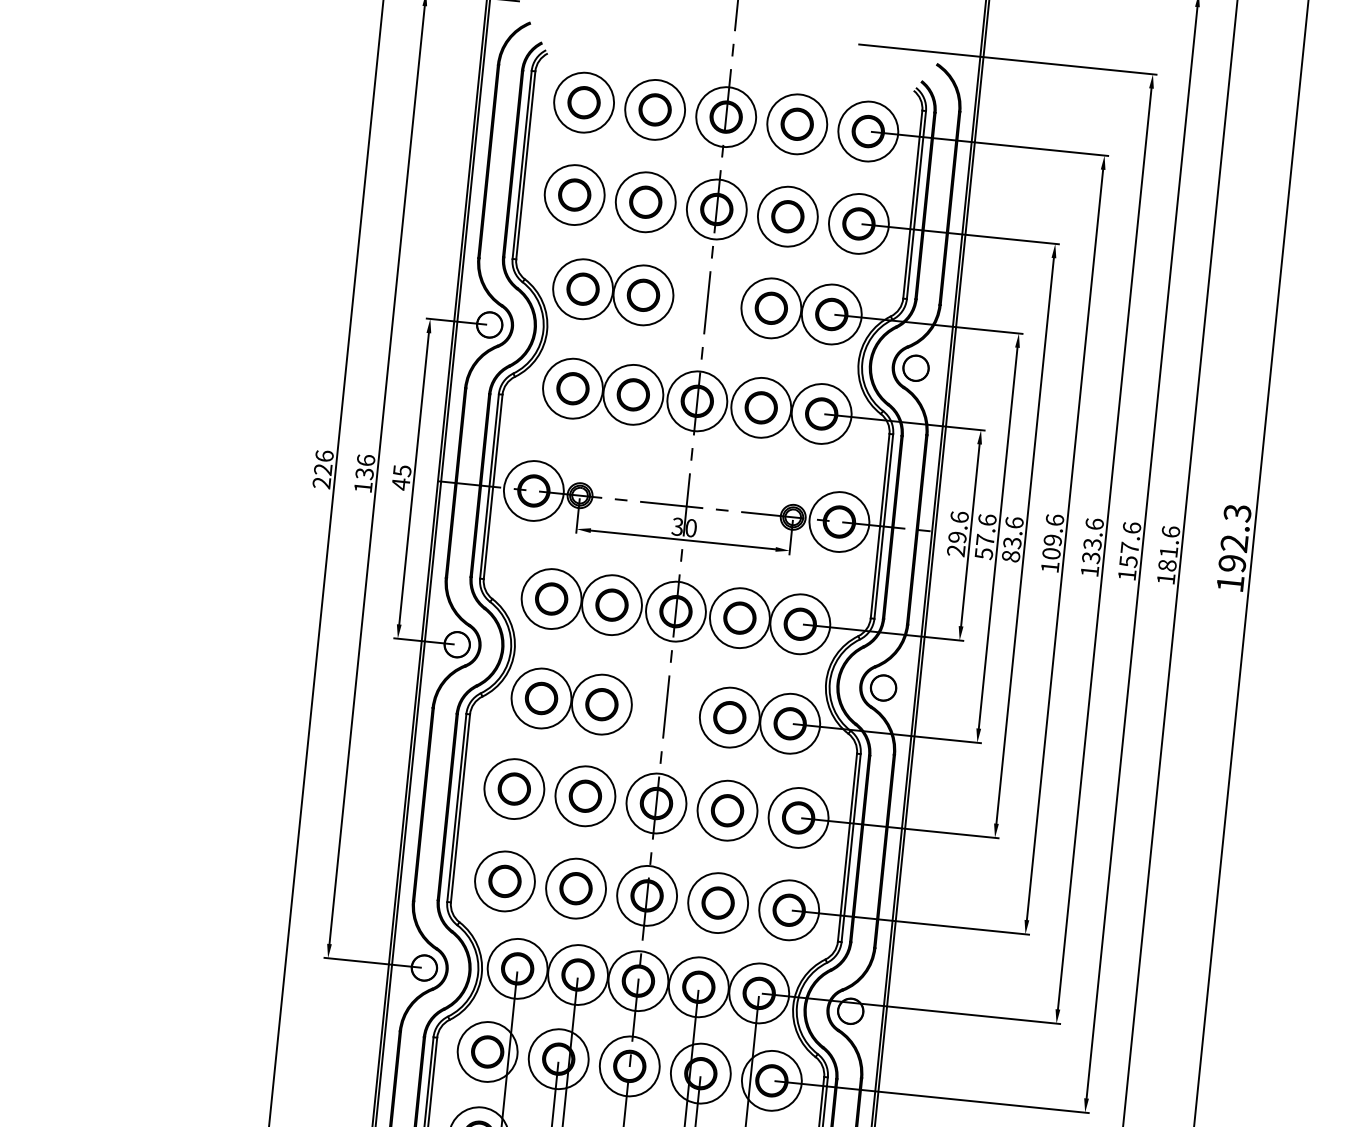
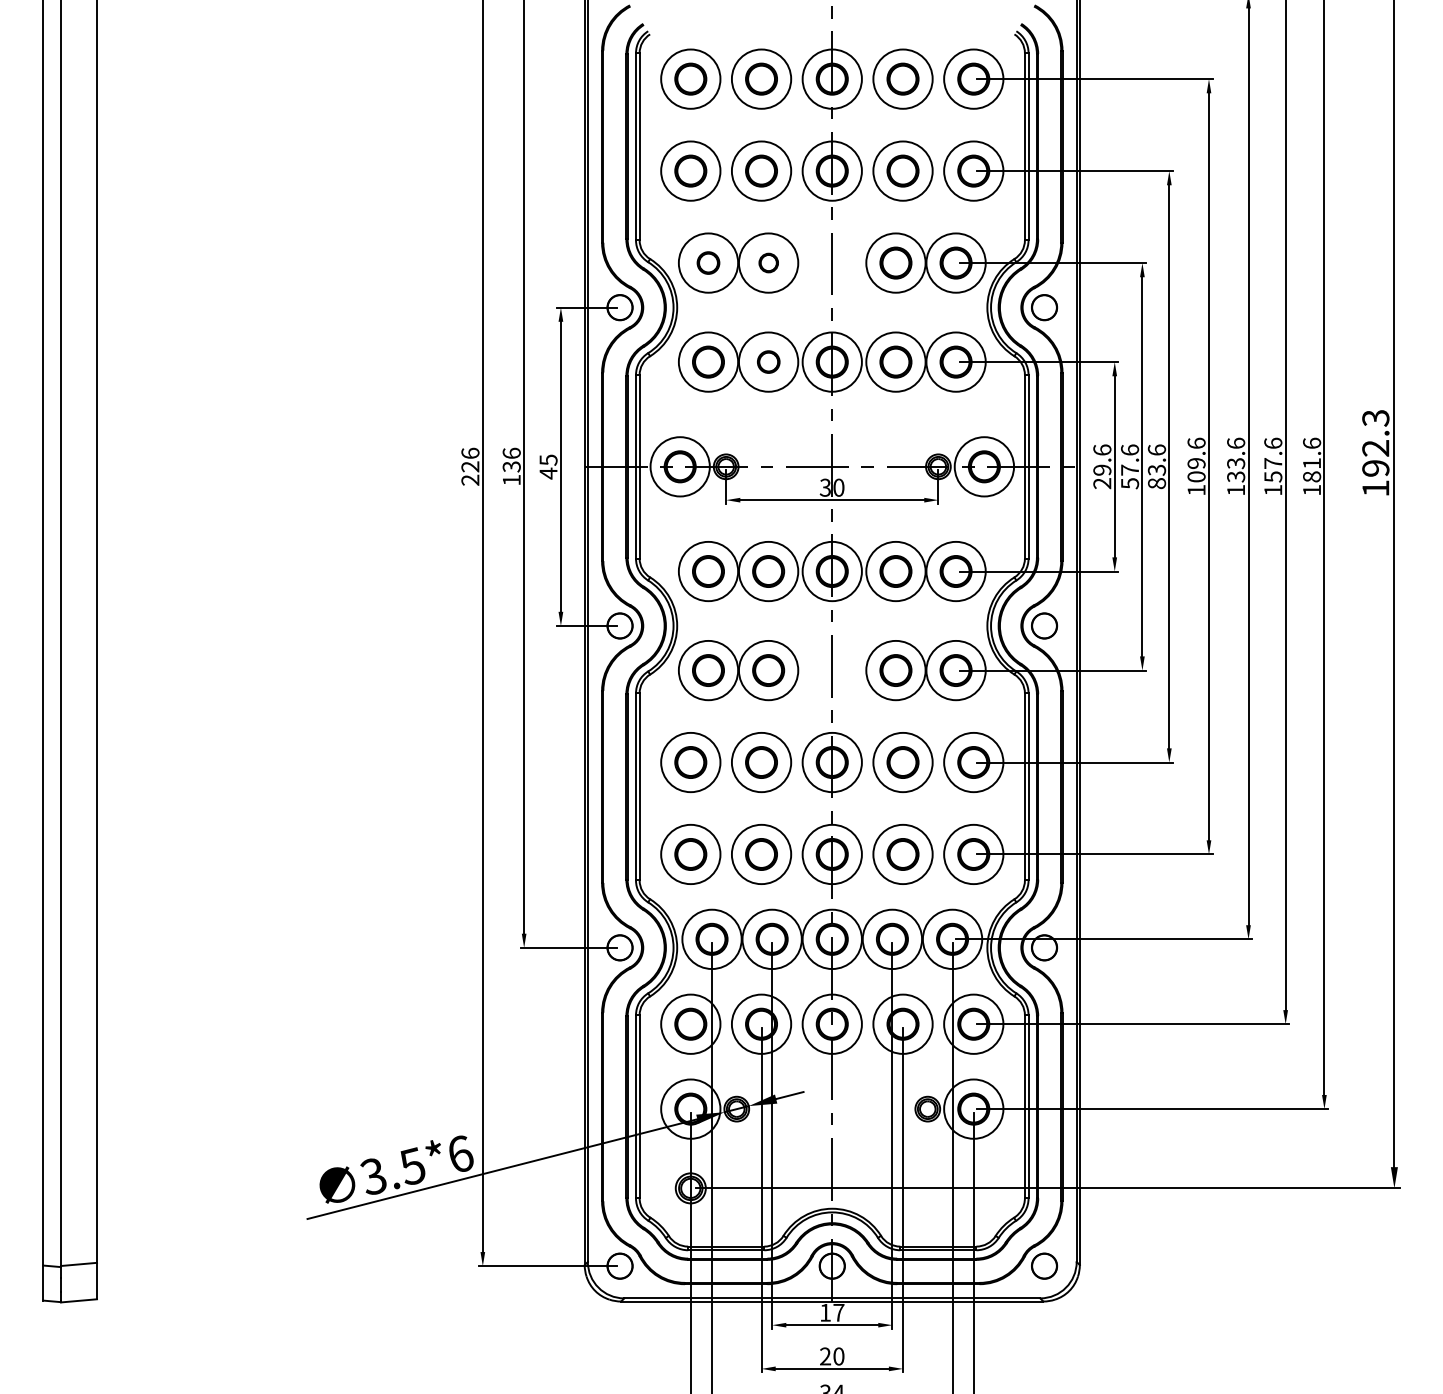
part: (583, 288) -> (708, 262), size x0.7
part: (643, 294) -> (768, 262), size x0.6
part: (633, 394) -> (768, 361), size x0.7

